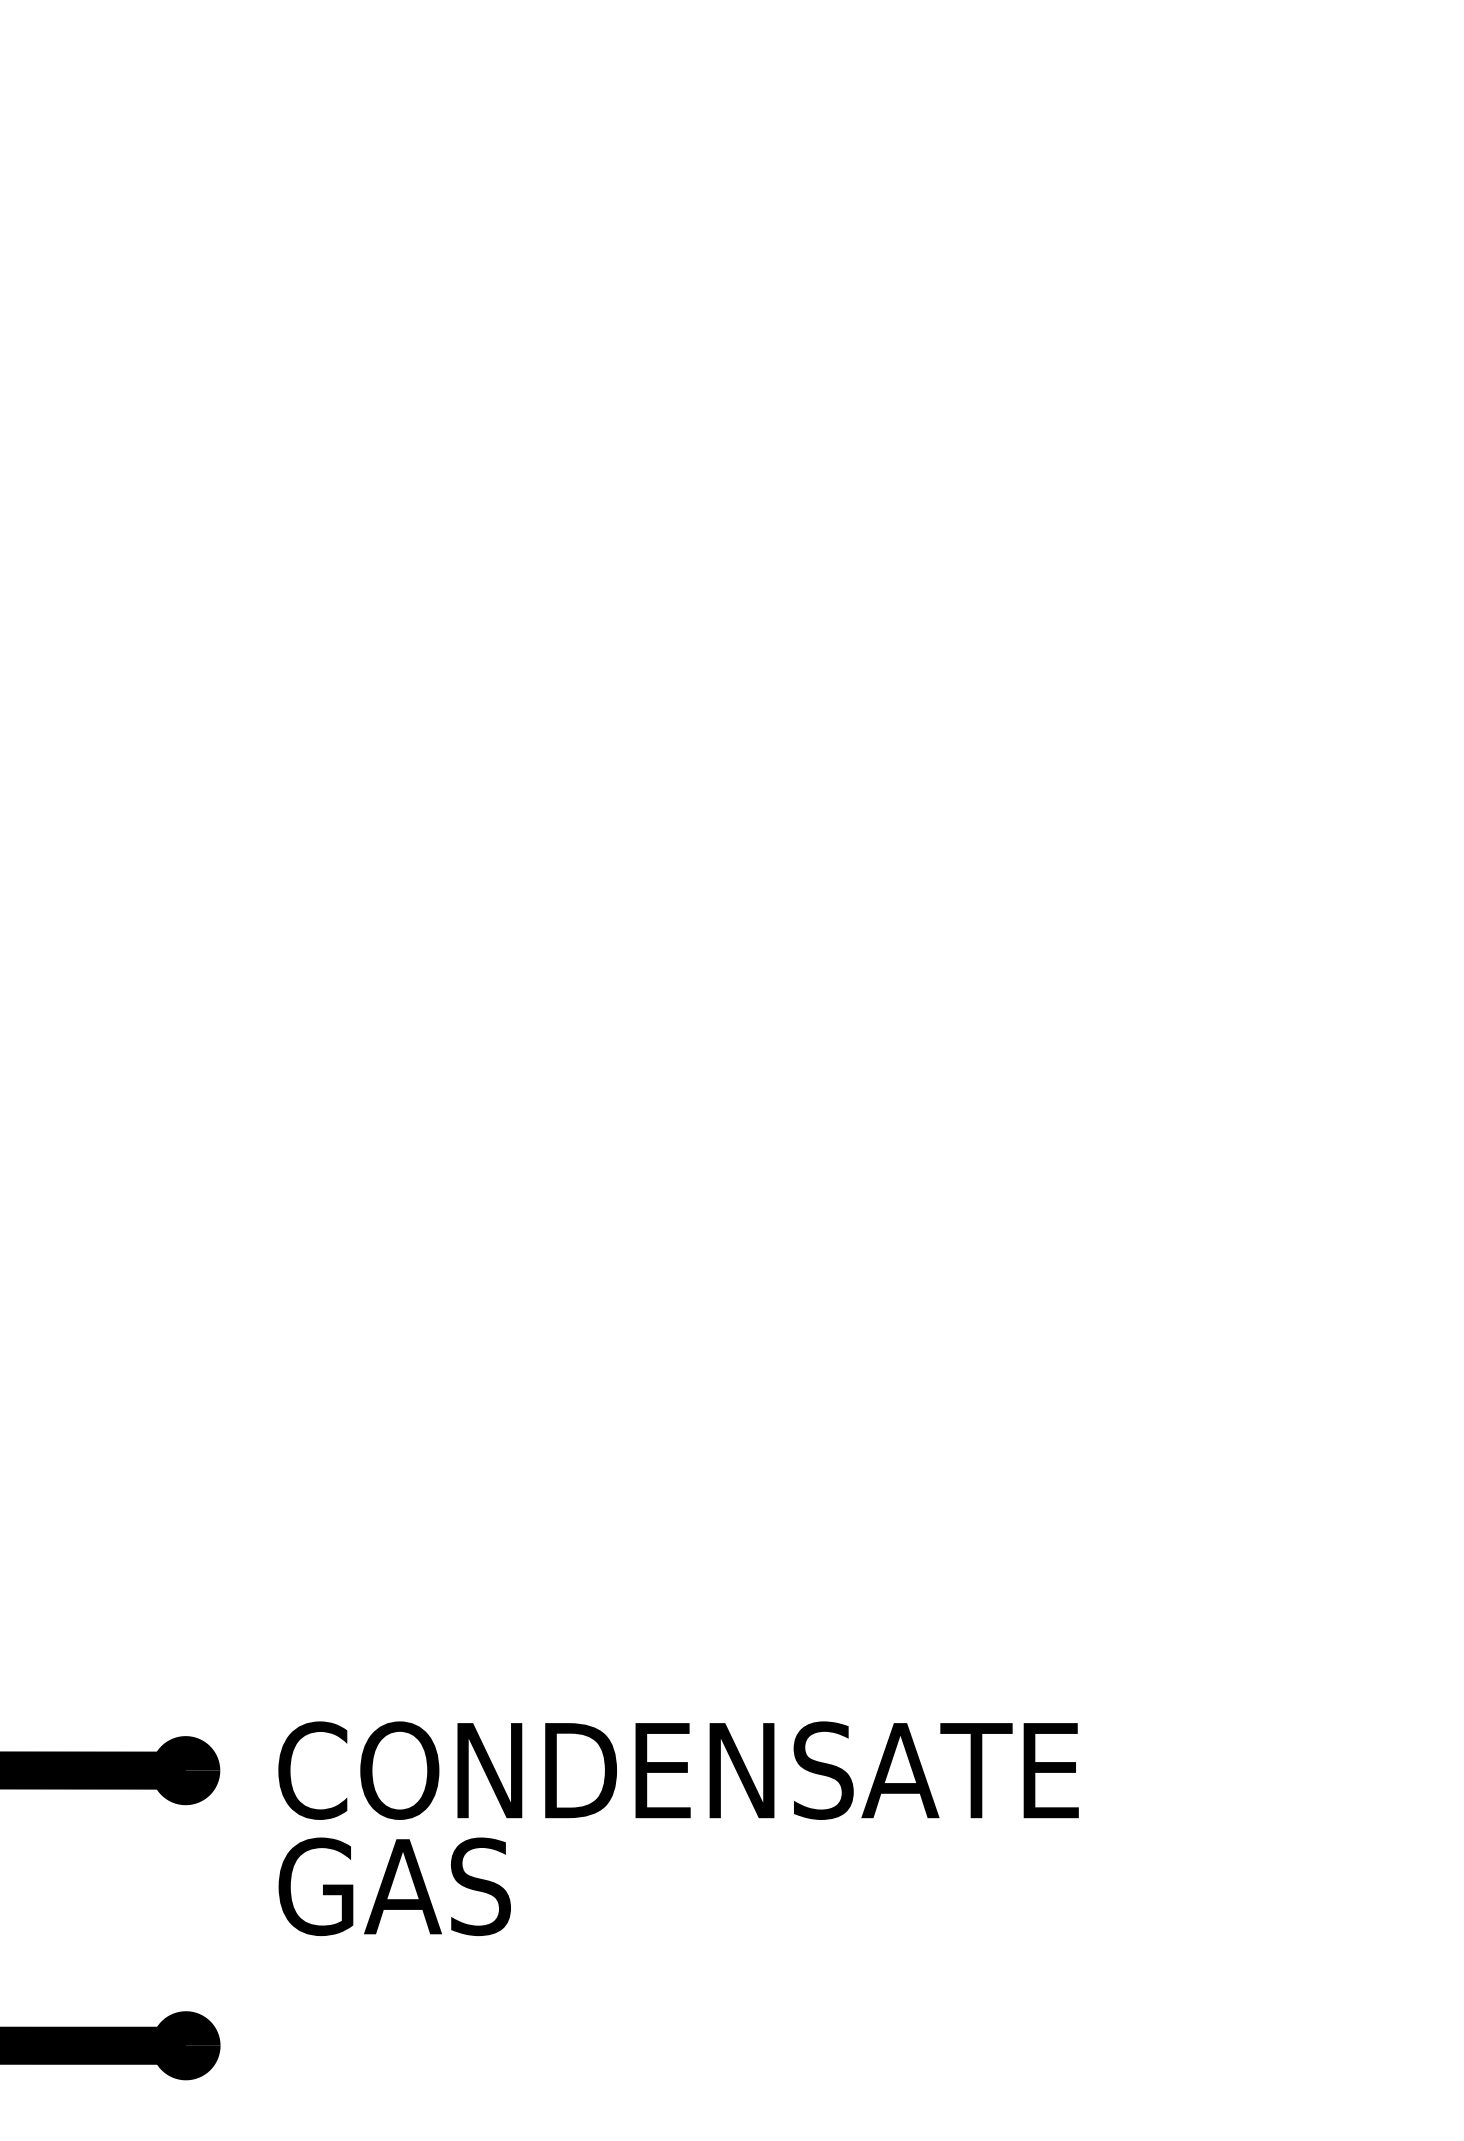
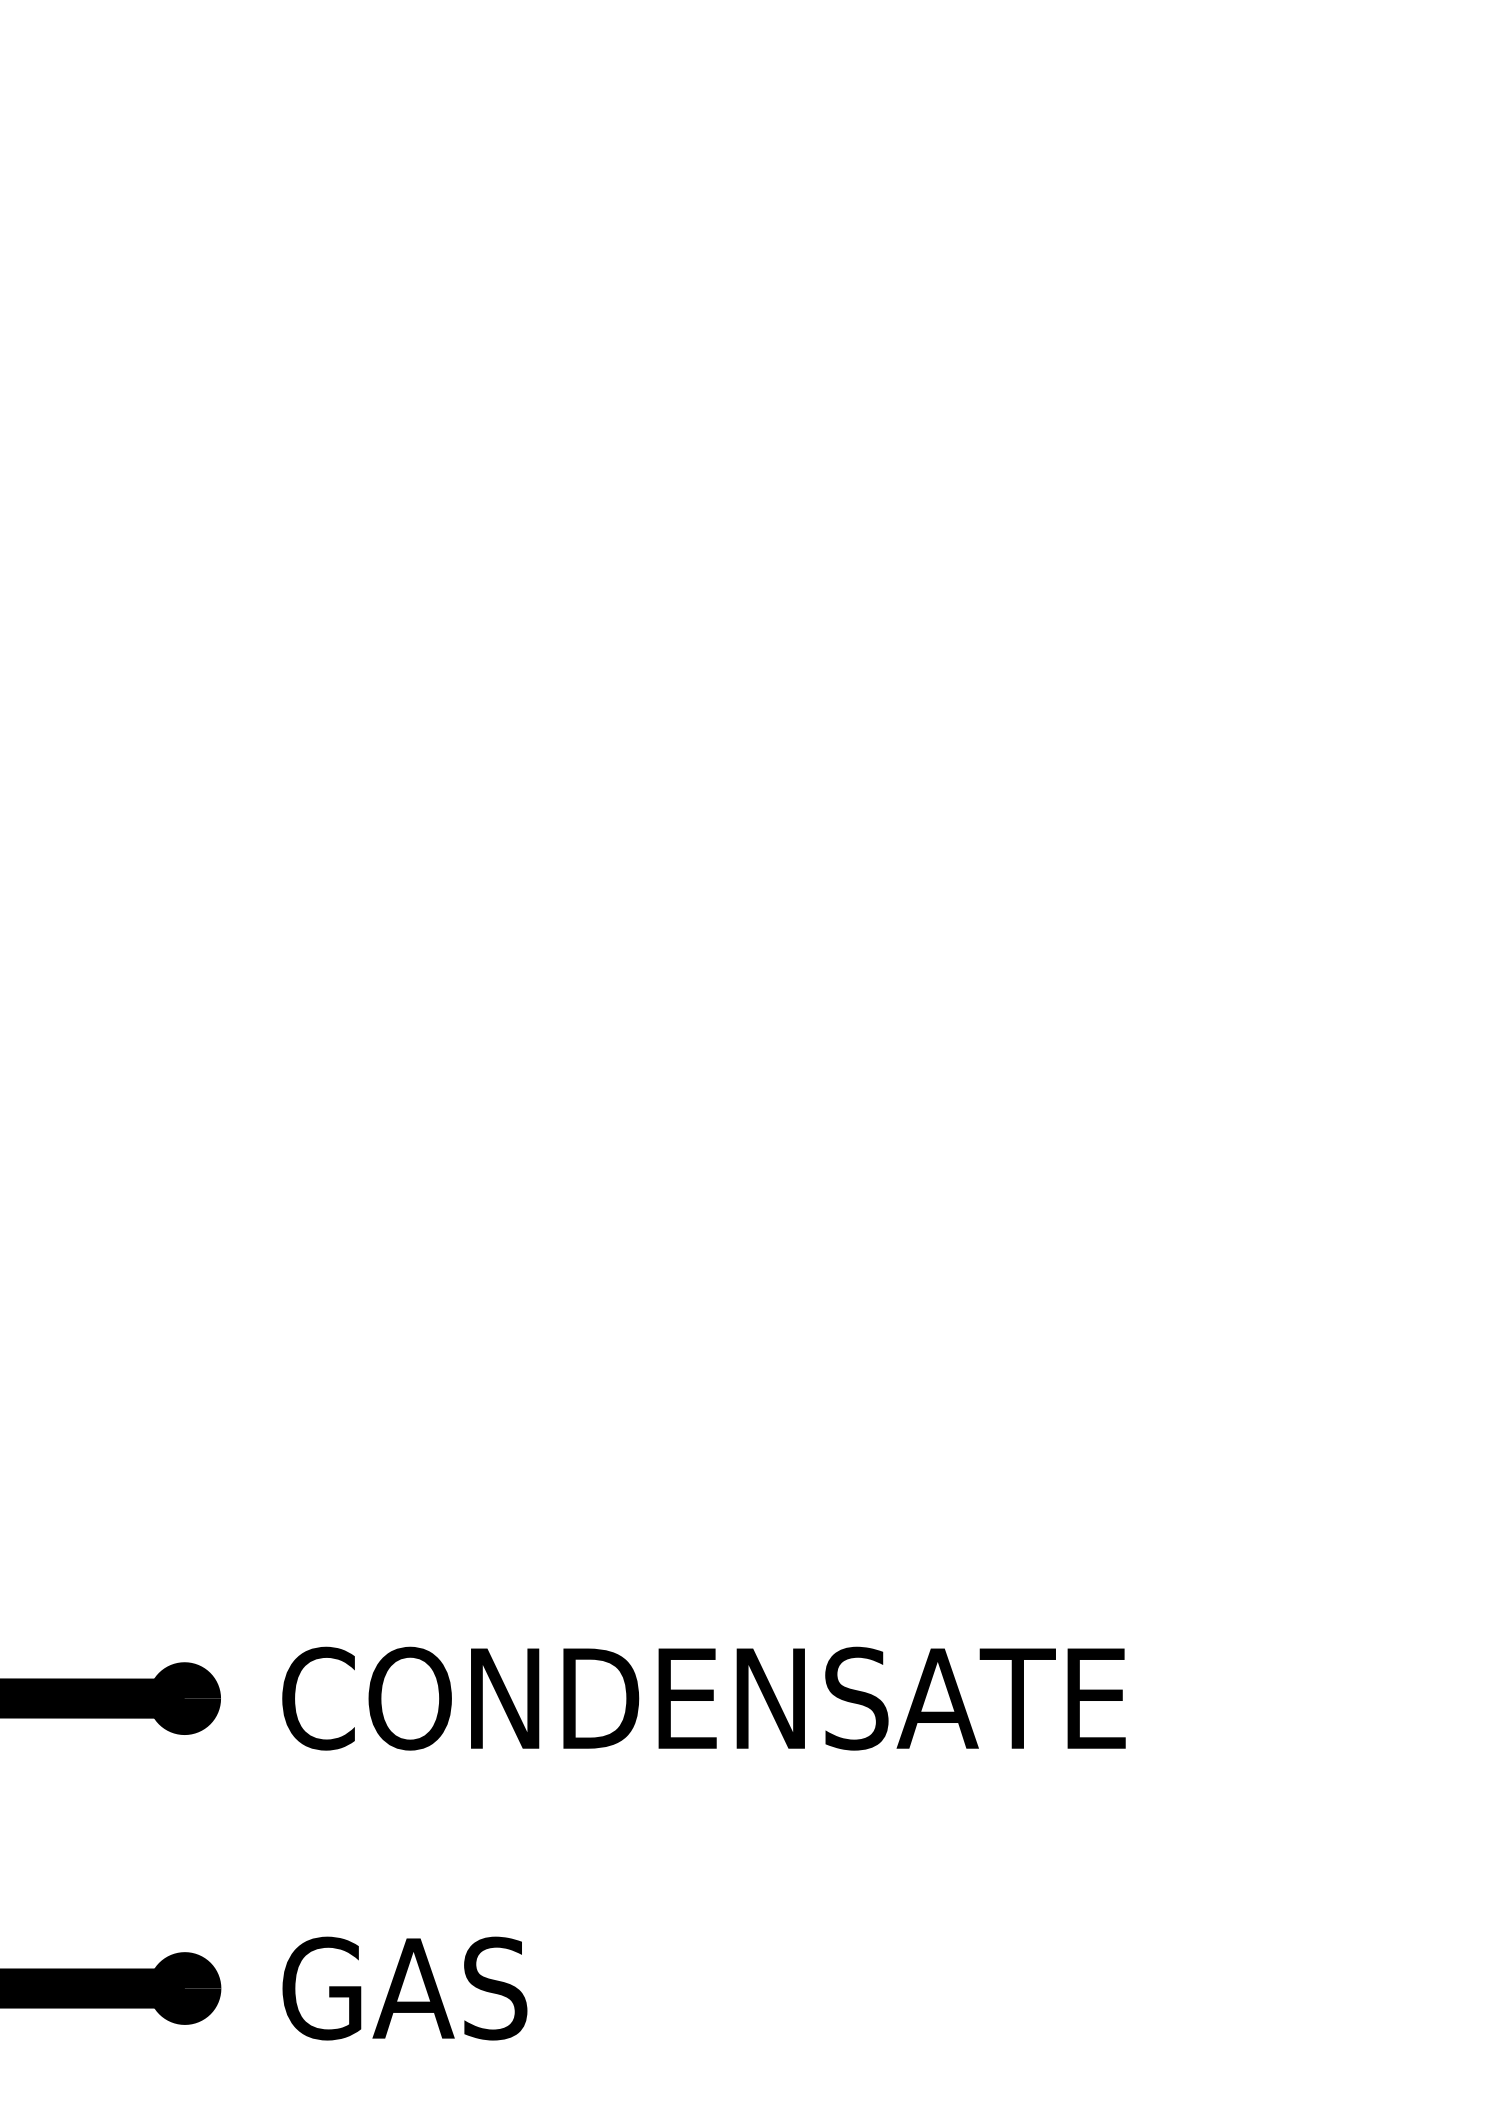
text: (394, 1886) -> (404, 1988), moved

